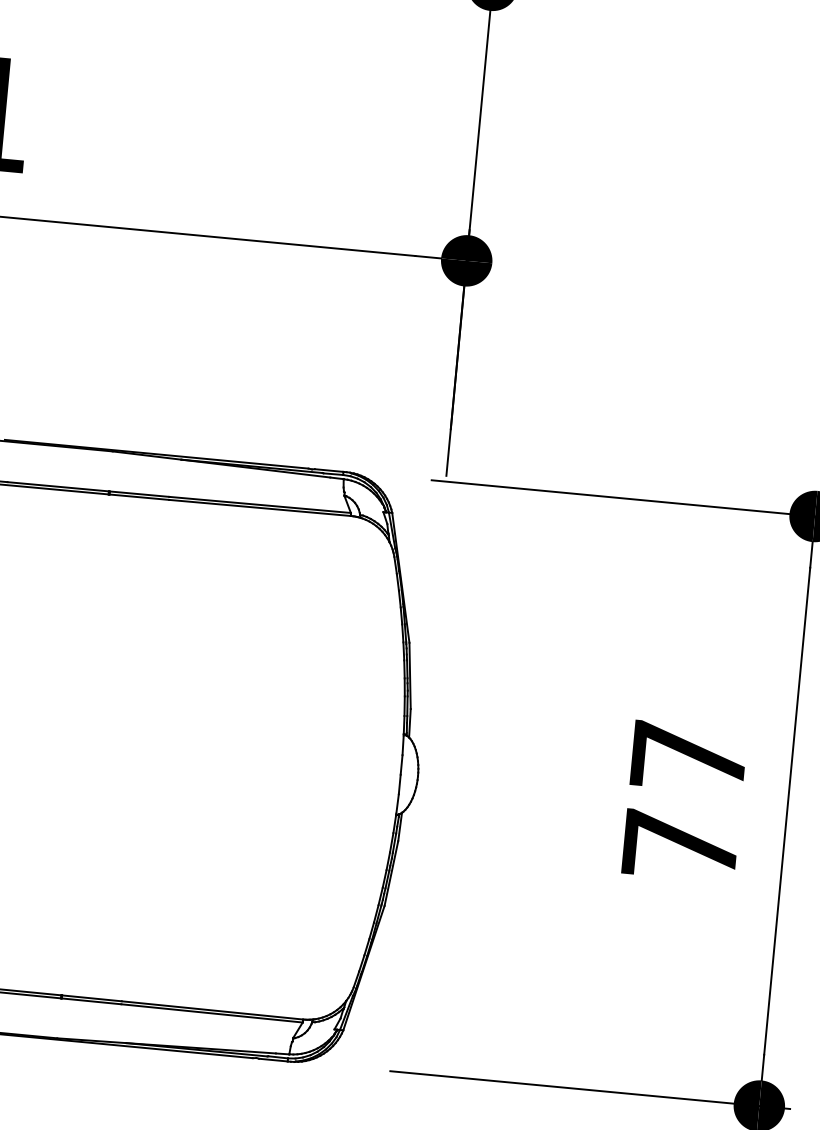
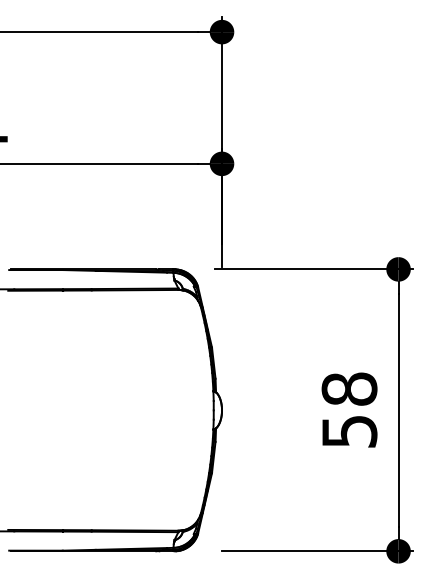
text: (684, 799) -> (349, 409), 77 -> 58

